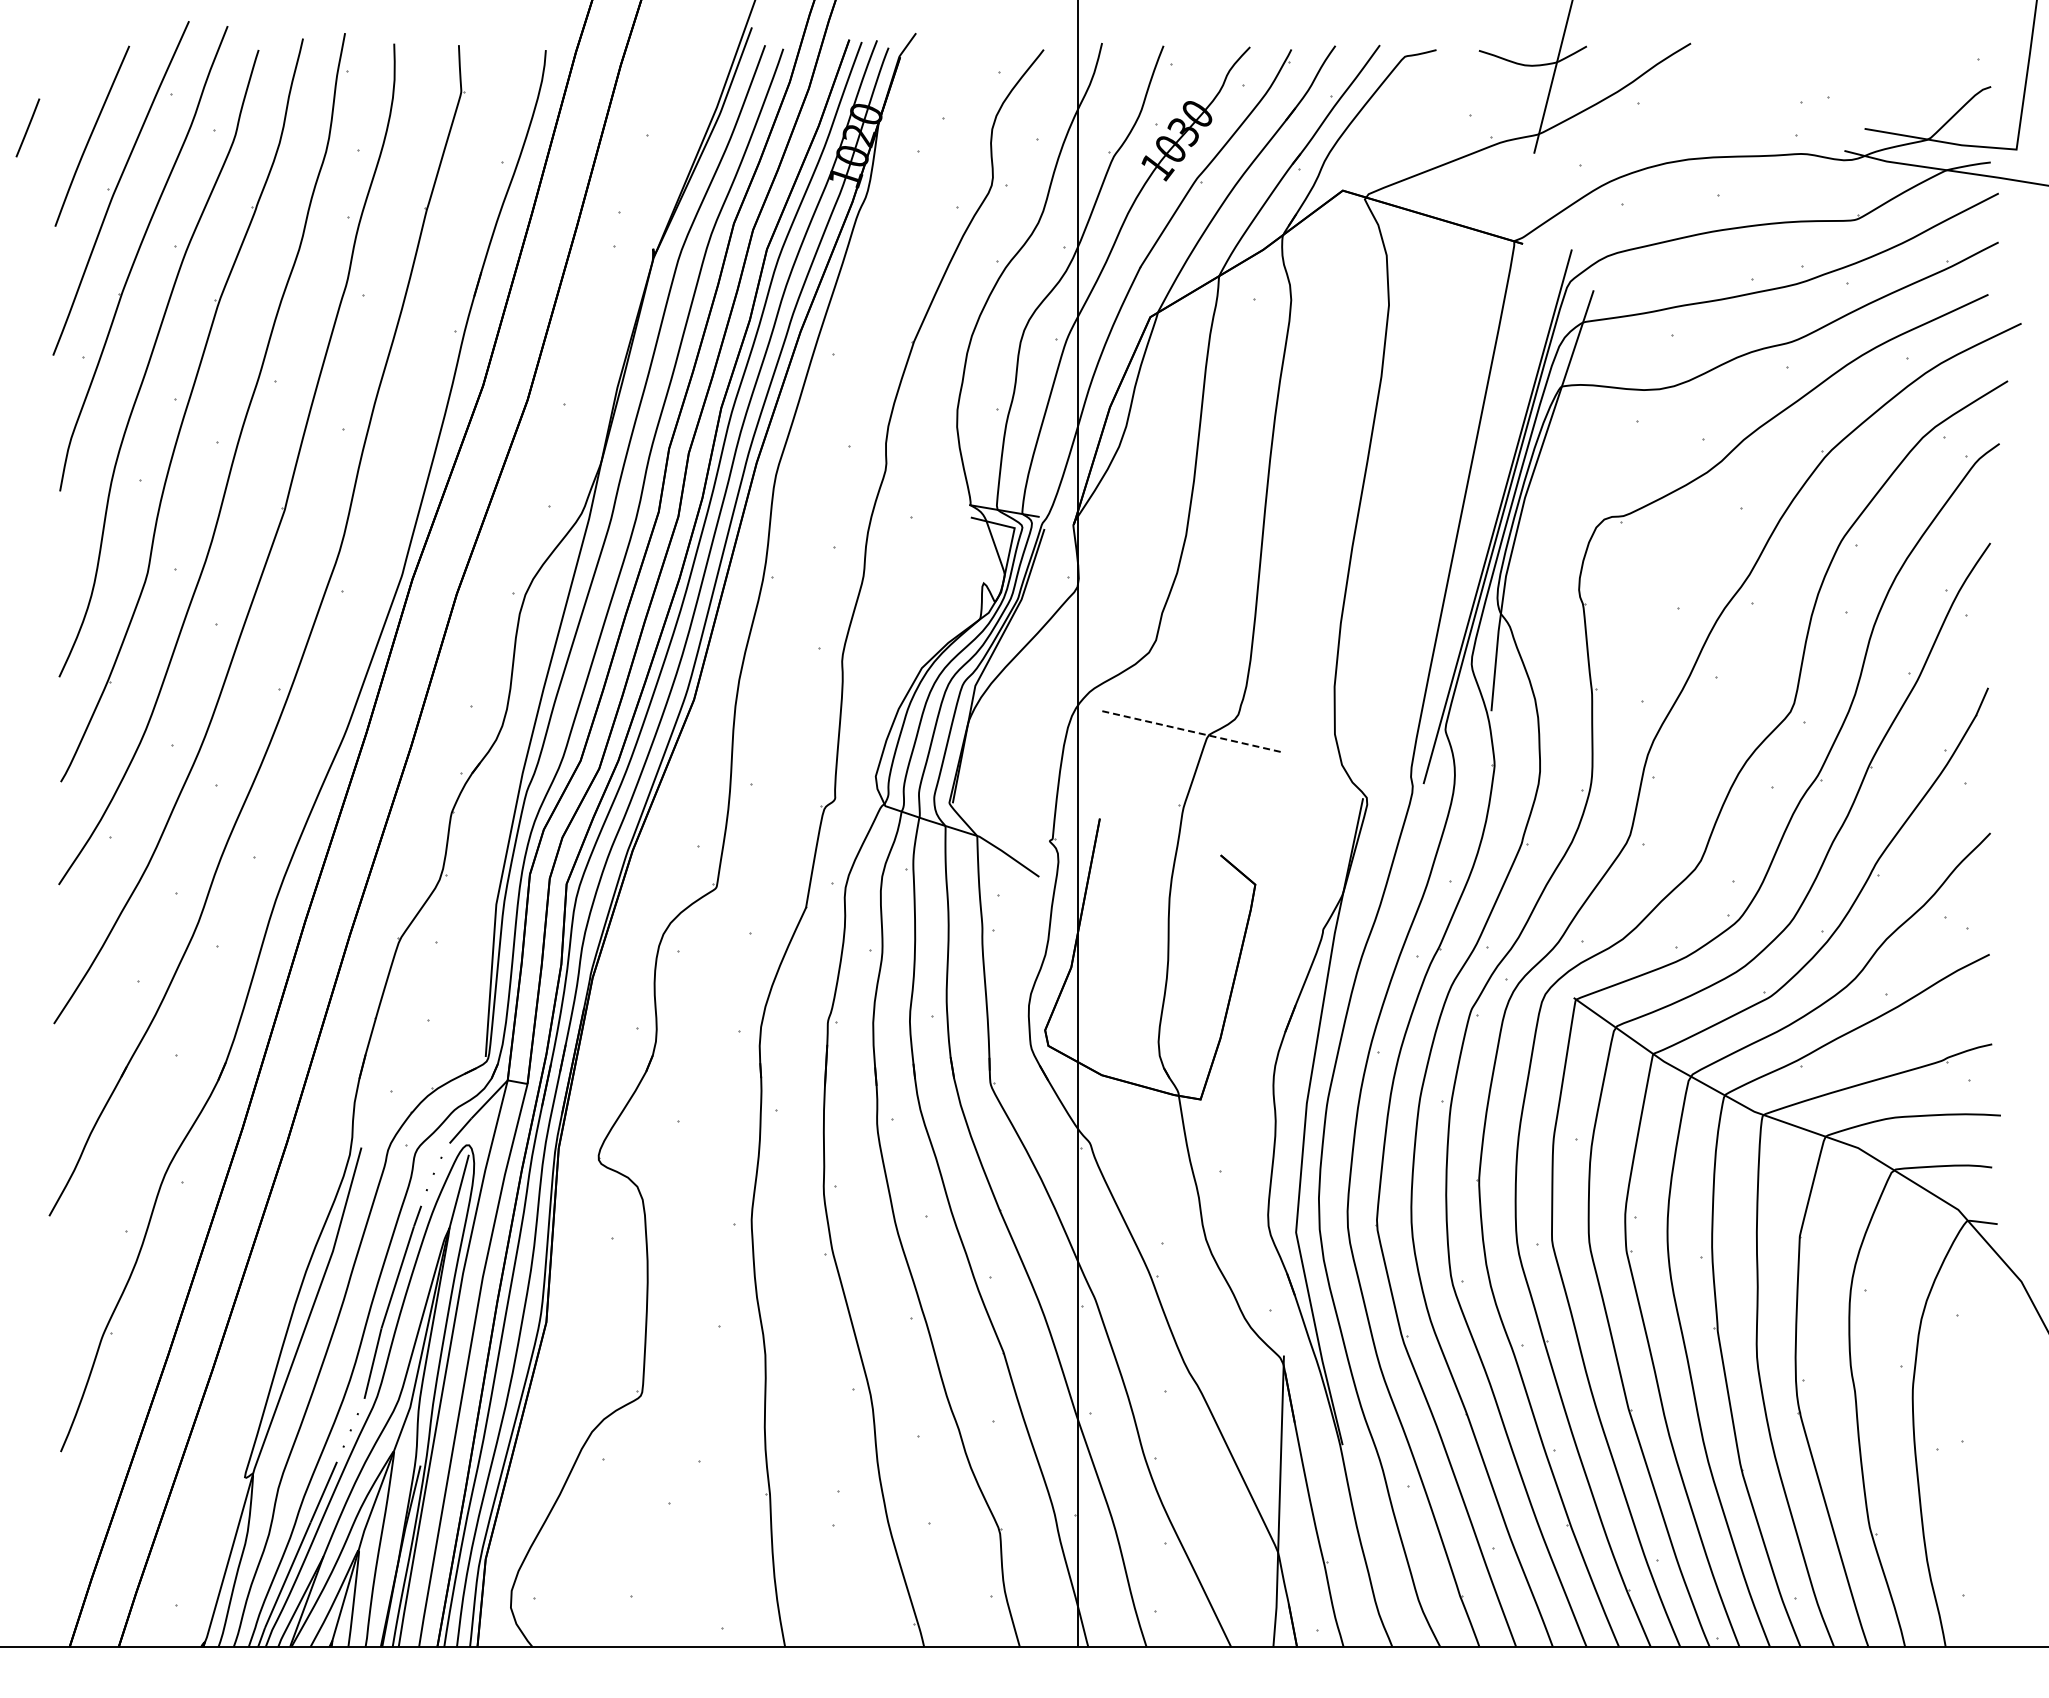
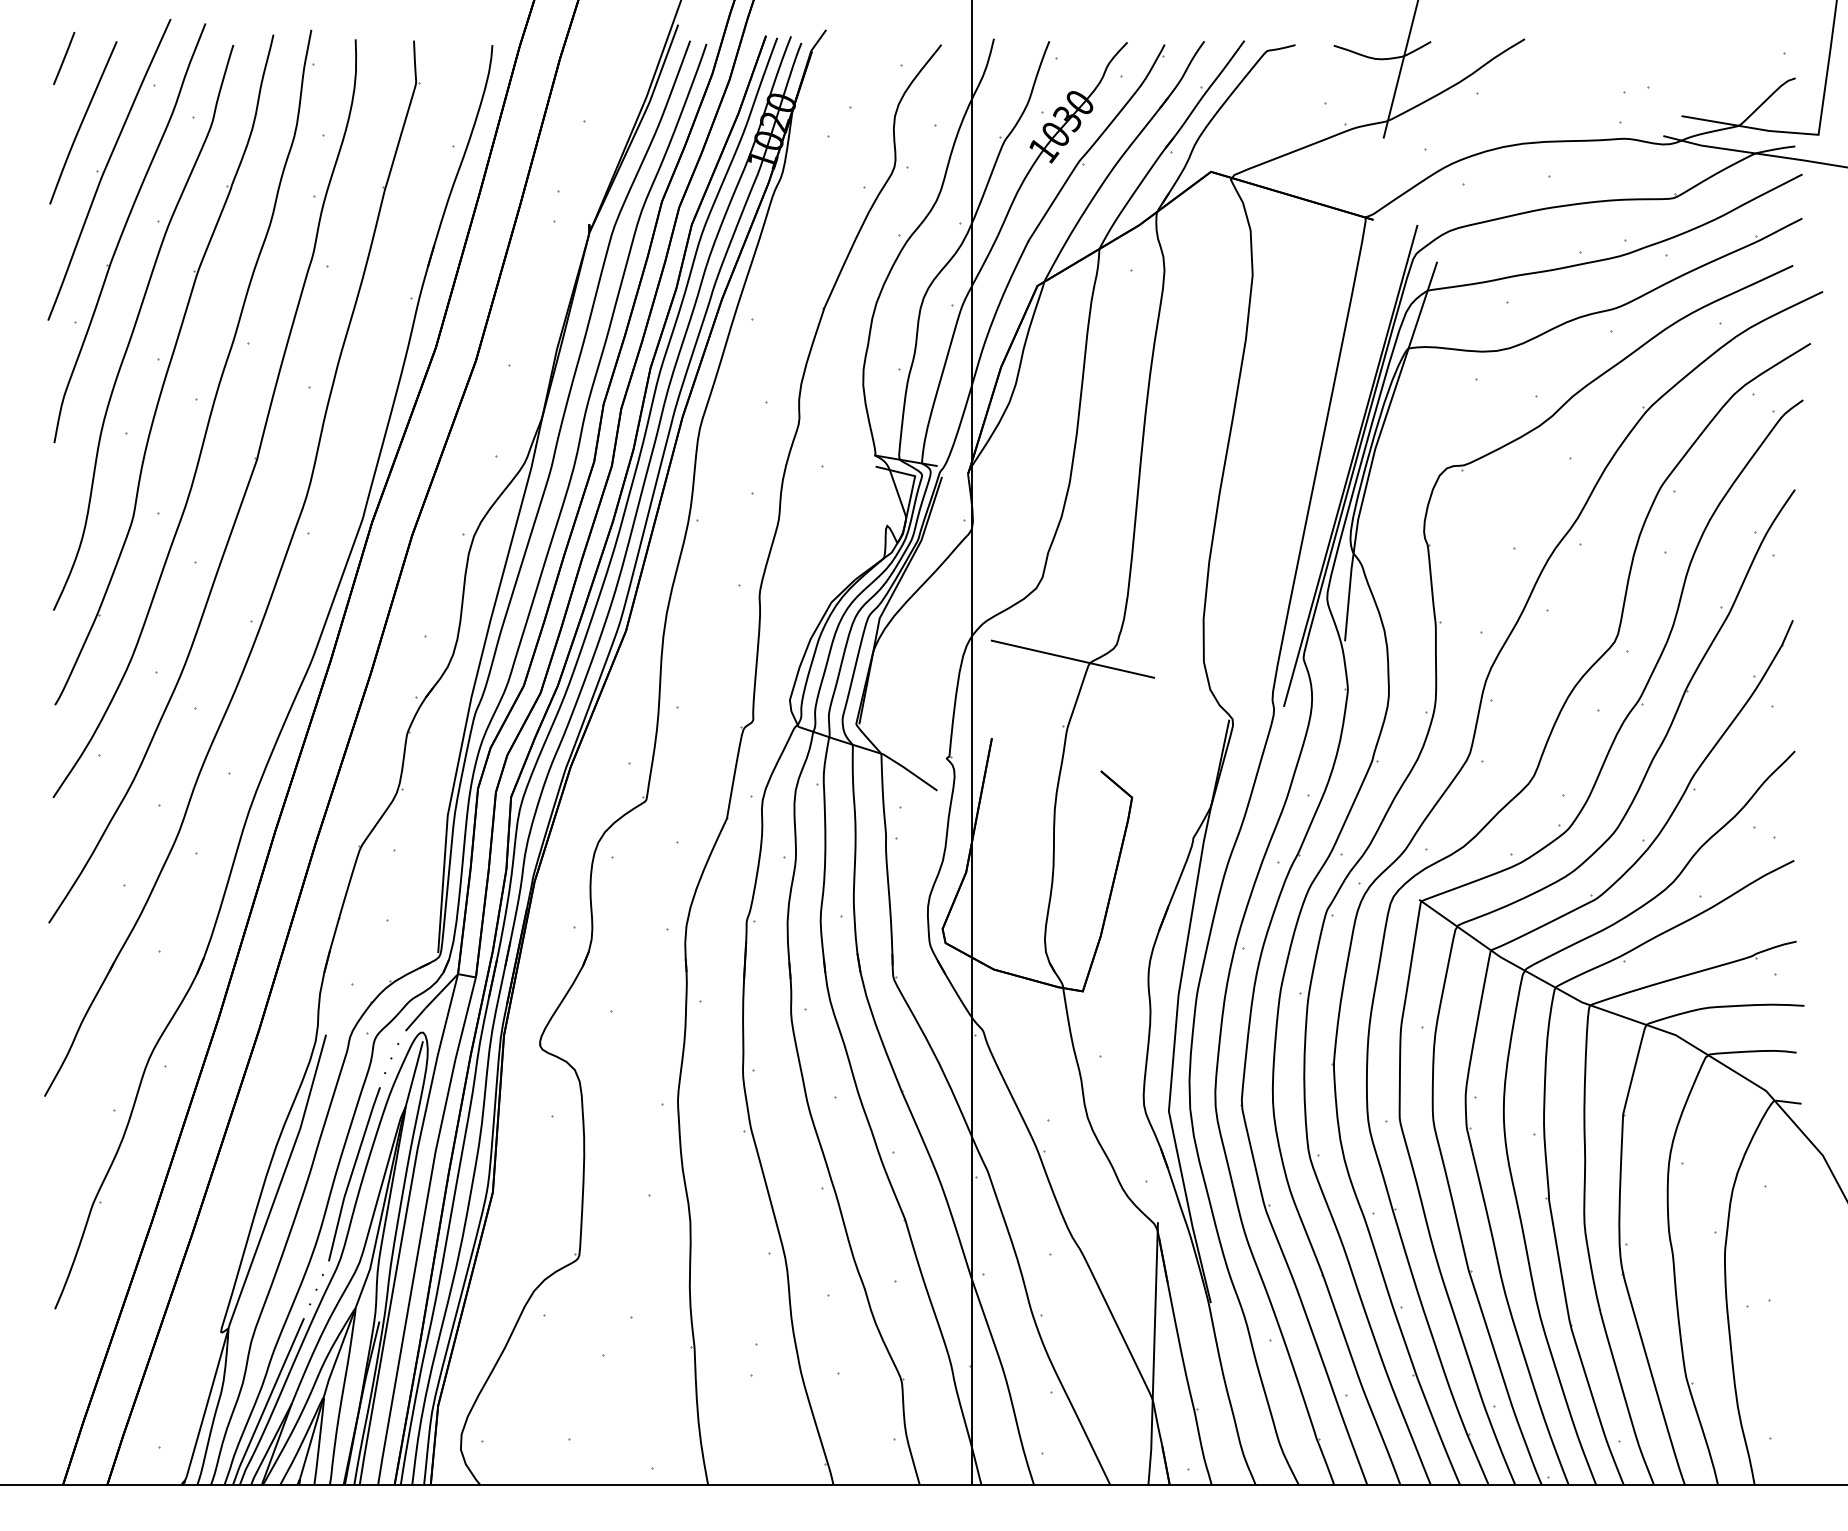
line: (27, 127) -> (63, 58), moved
line: (1189, 731) -> (1072, 659), dashed -> solid

